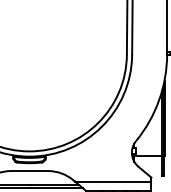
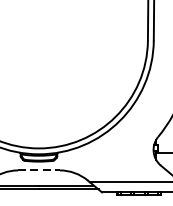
line: (29, 171) -> (38, 170), solid -> dashed

